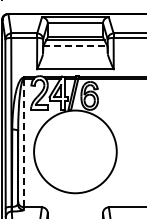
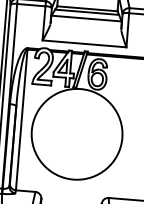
line: (75, 46) -> (86, 18), dashed -> solid
line: (24, 143) -> (22, 120), dashed -> solid

